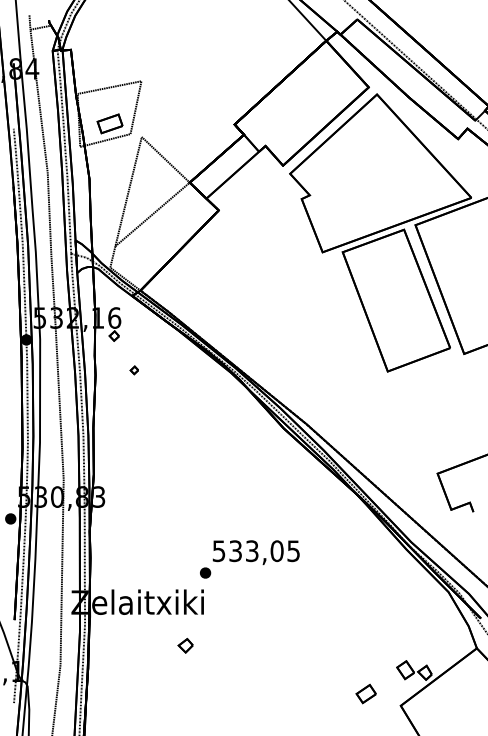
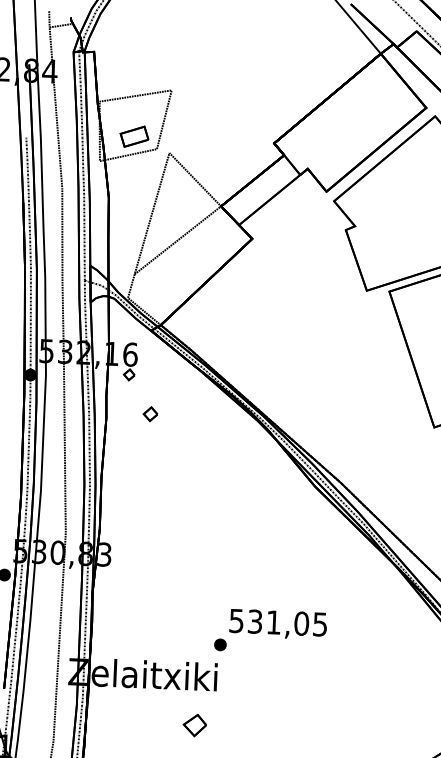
part: (133, 370) -> (149, 414), size x1.6
text: (252, 551) -> (274, 622), 533,05 -> 531,05
part: (185, 645) -> (194, 725), size x1.4

